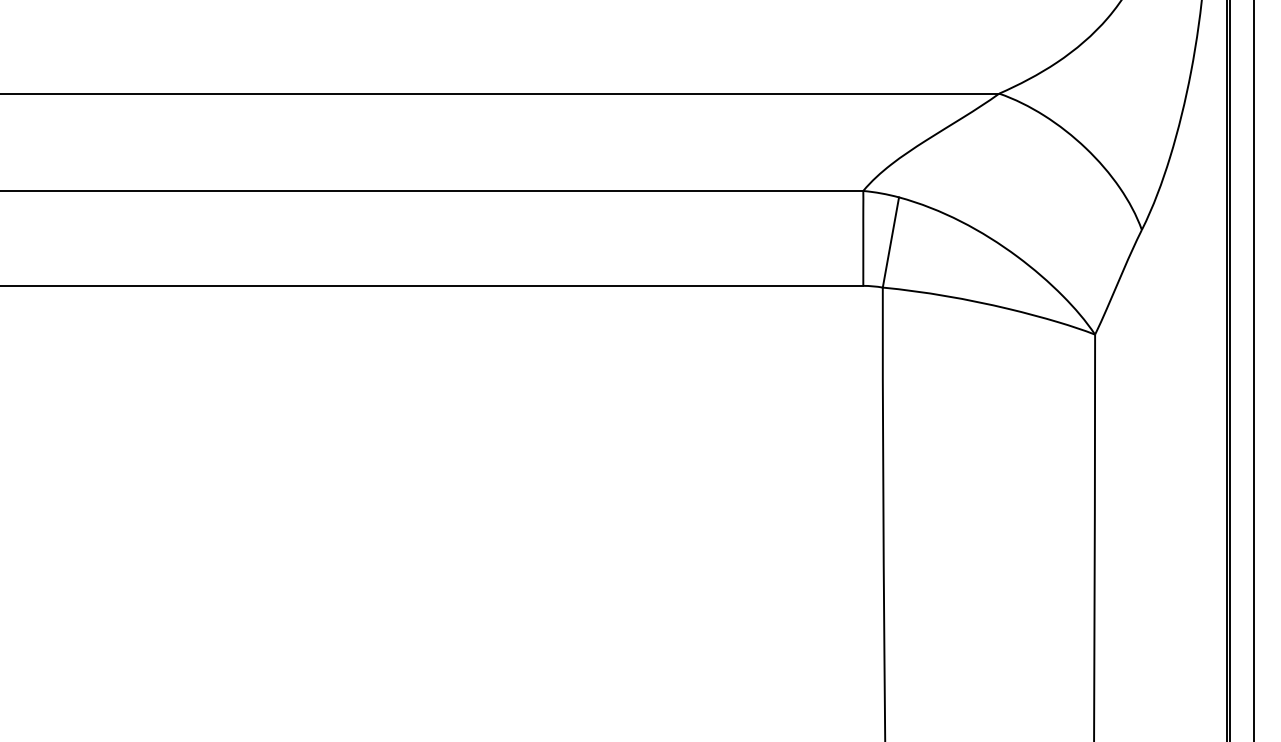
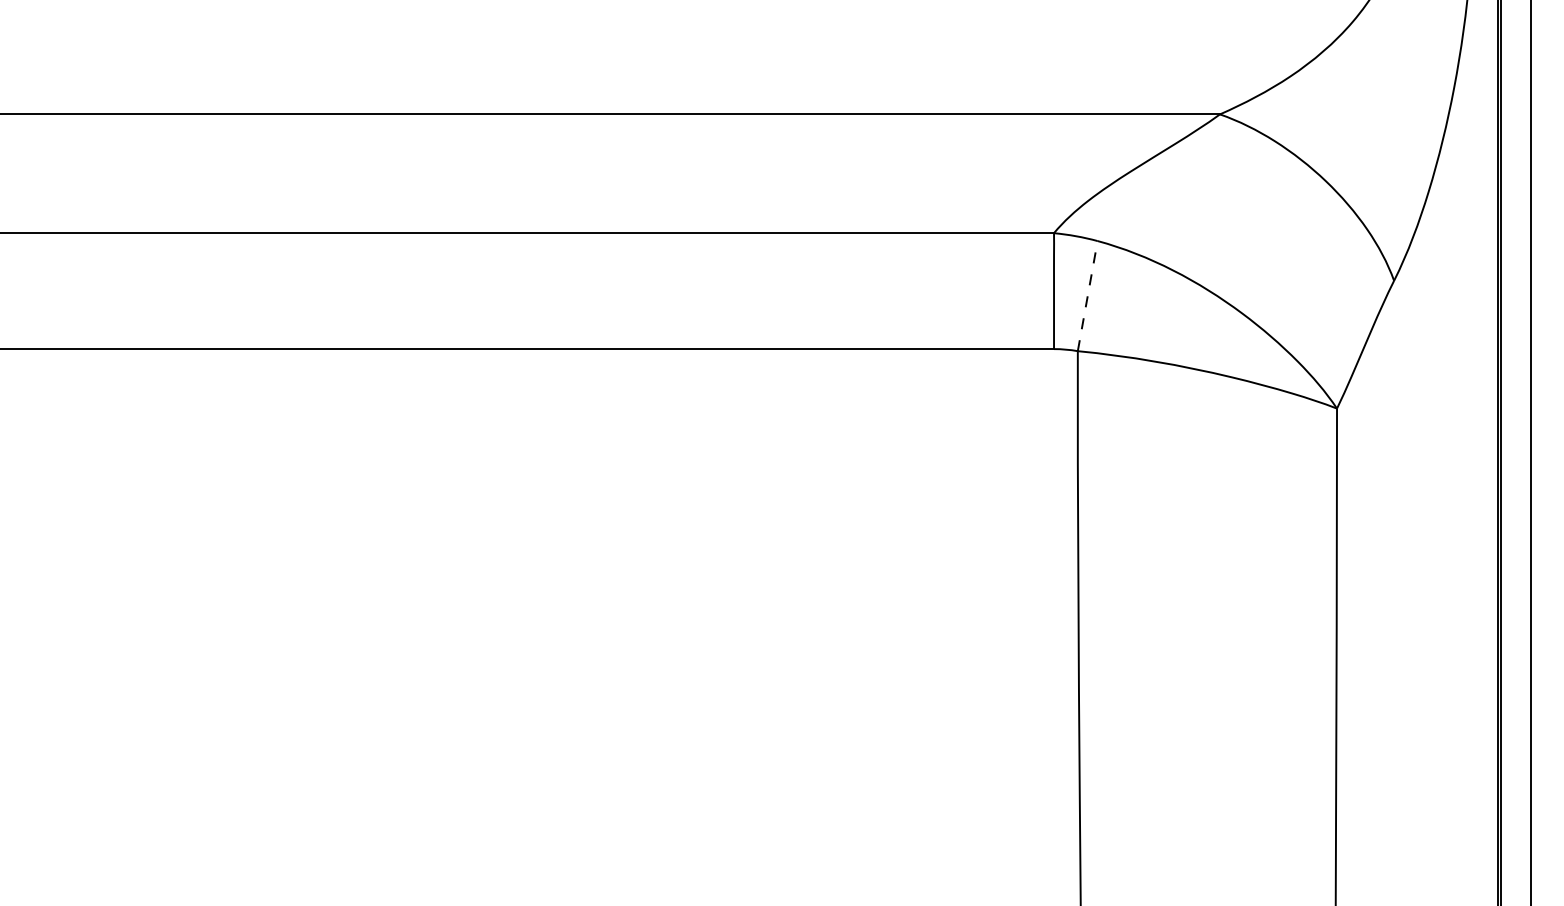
line: (890, 242) -> (1087, 296), solid -> dashed

